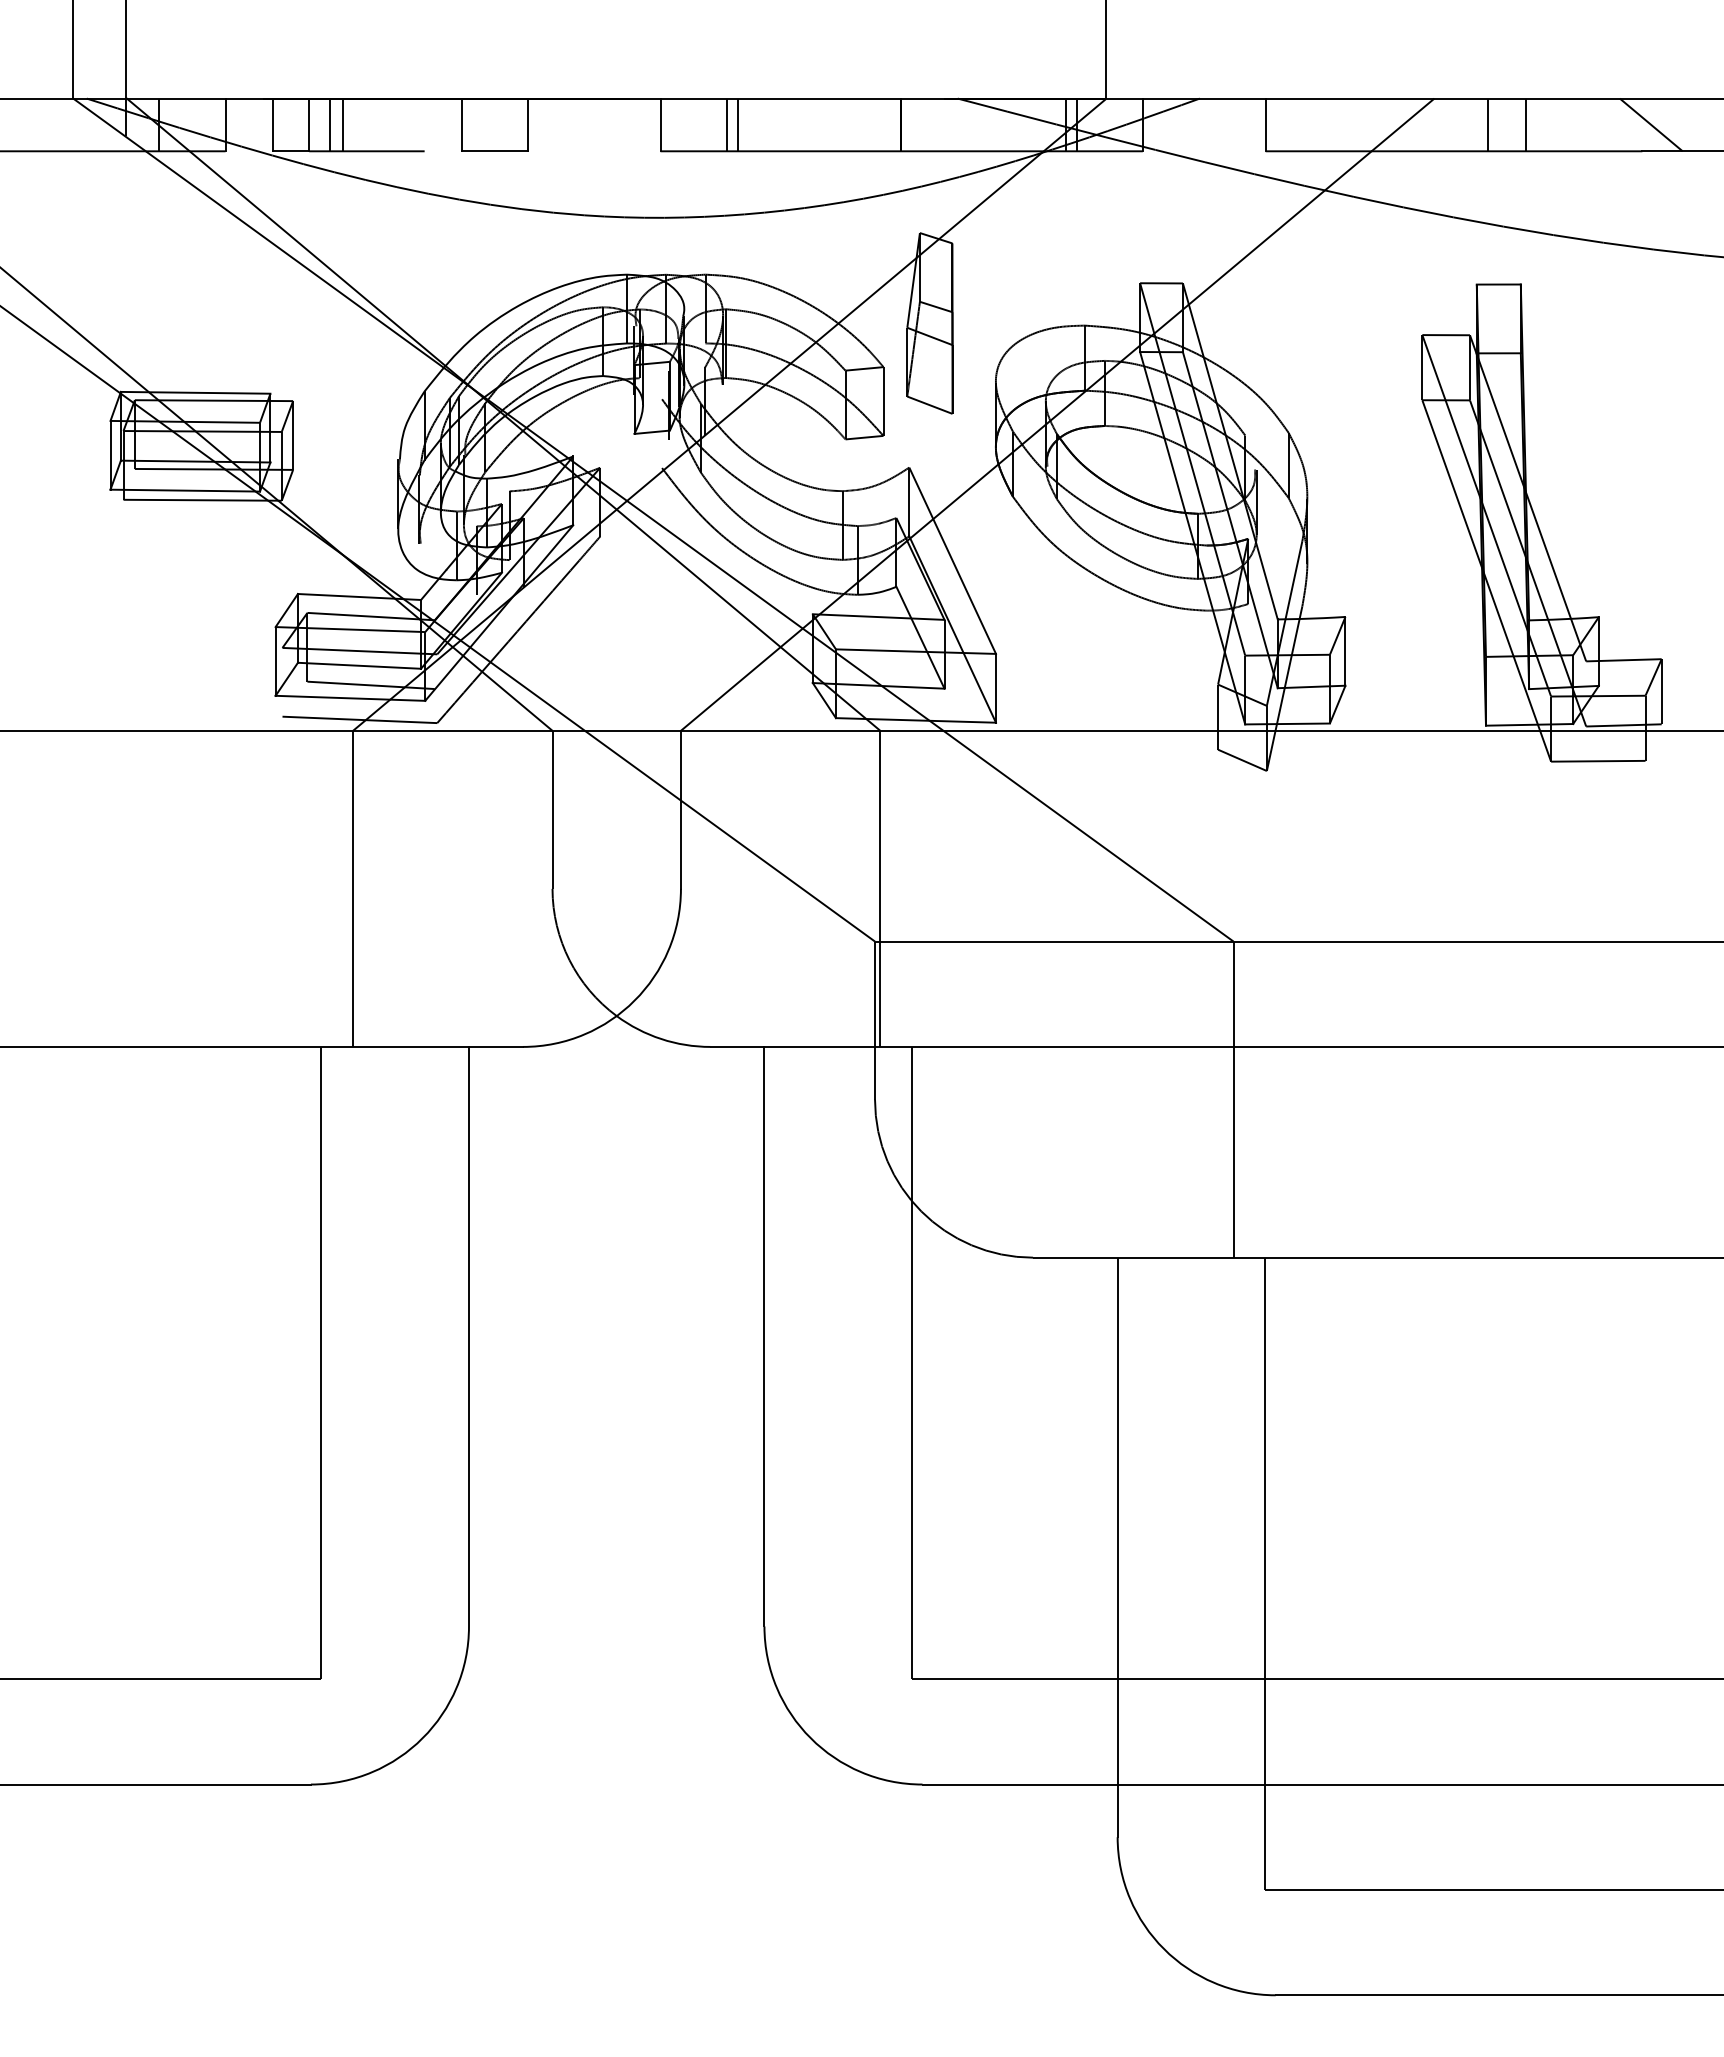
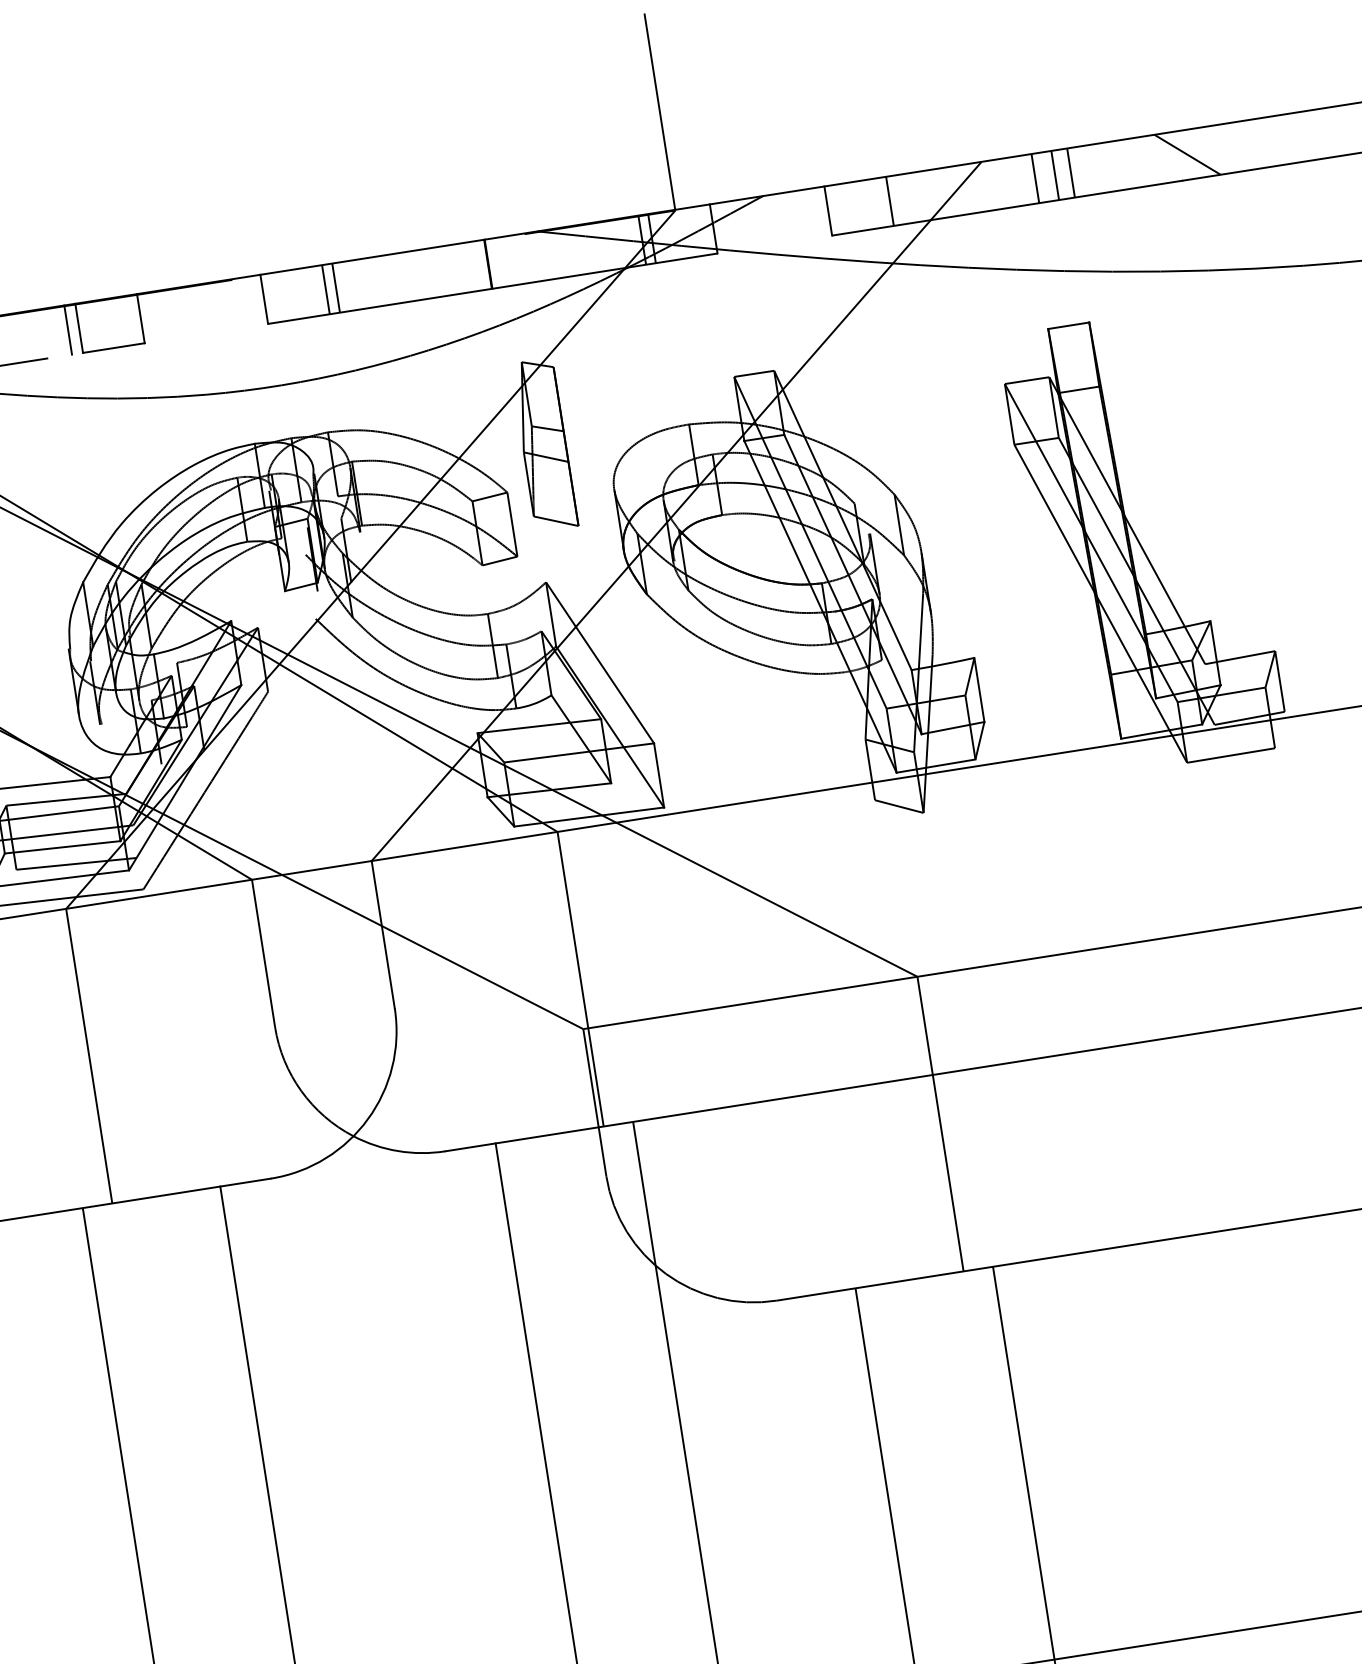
line: (450, 124) -> (68, 329), added
line: (1331, 124) -> (889, 201), added
line: (1509, 124) -> (1055, 175), added

